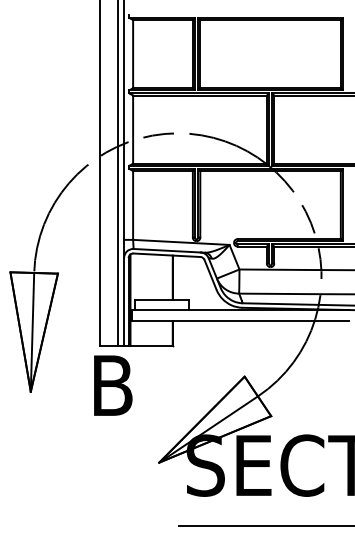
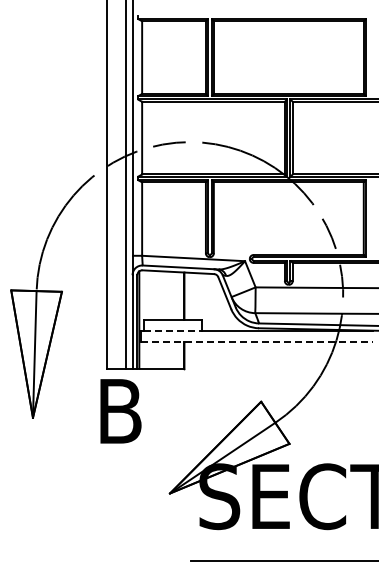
line: (162, 310) -> (173, 331), solid -> dashed
line: (240, 321) -> (256, 342), solid -> dashed

